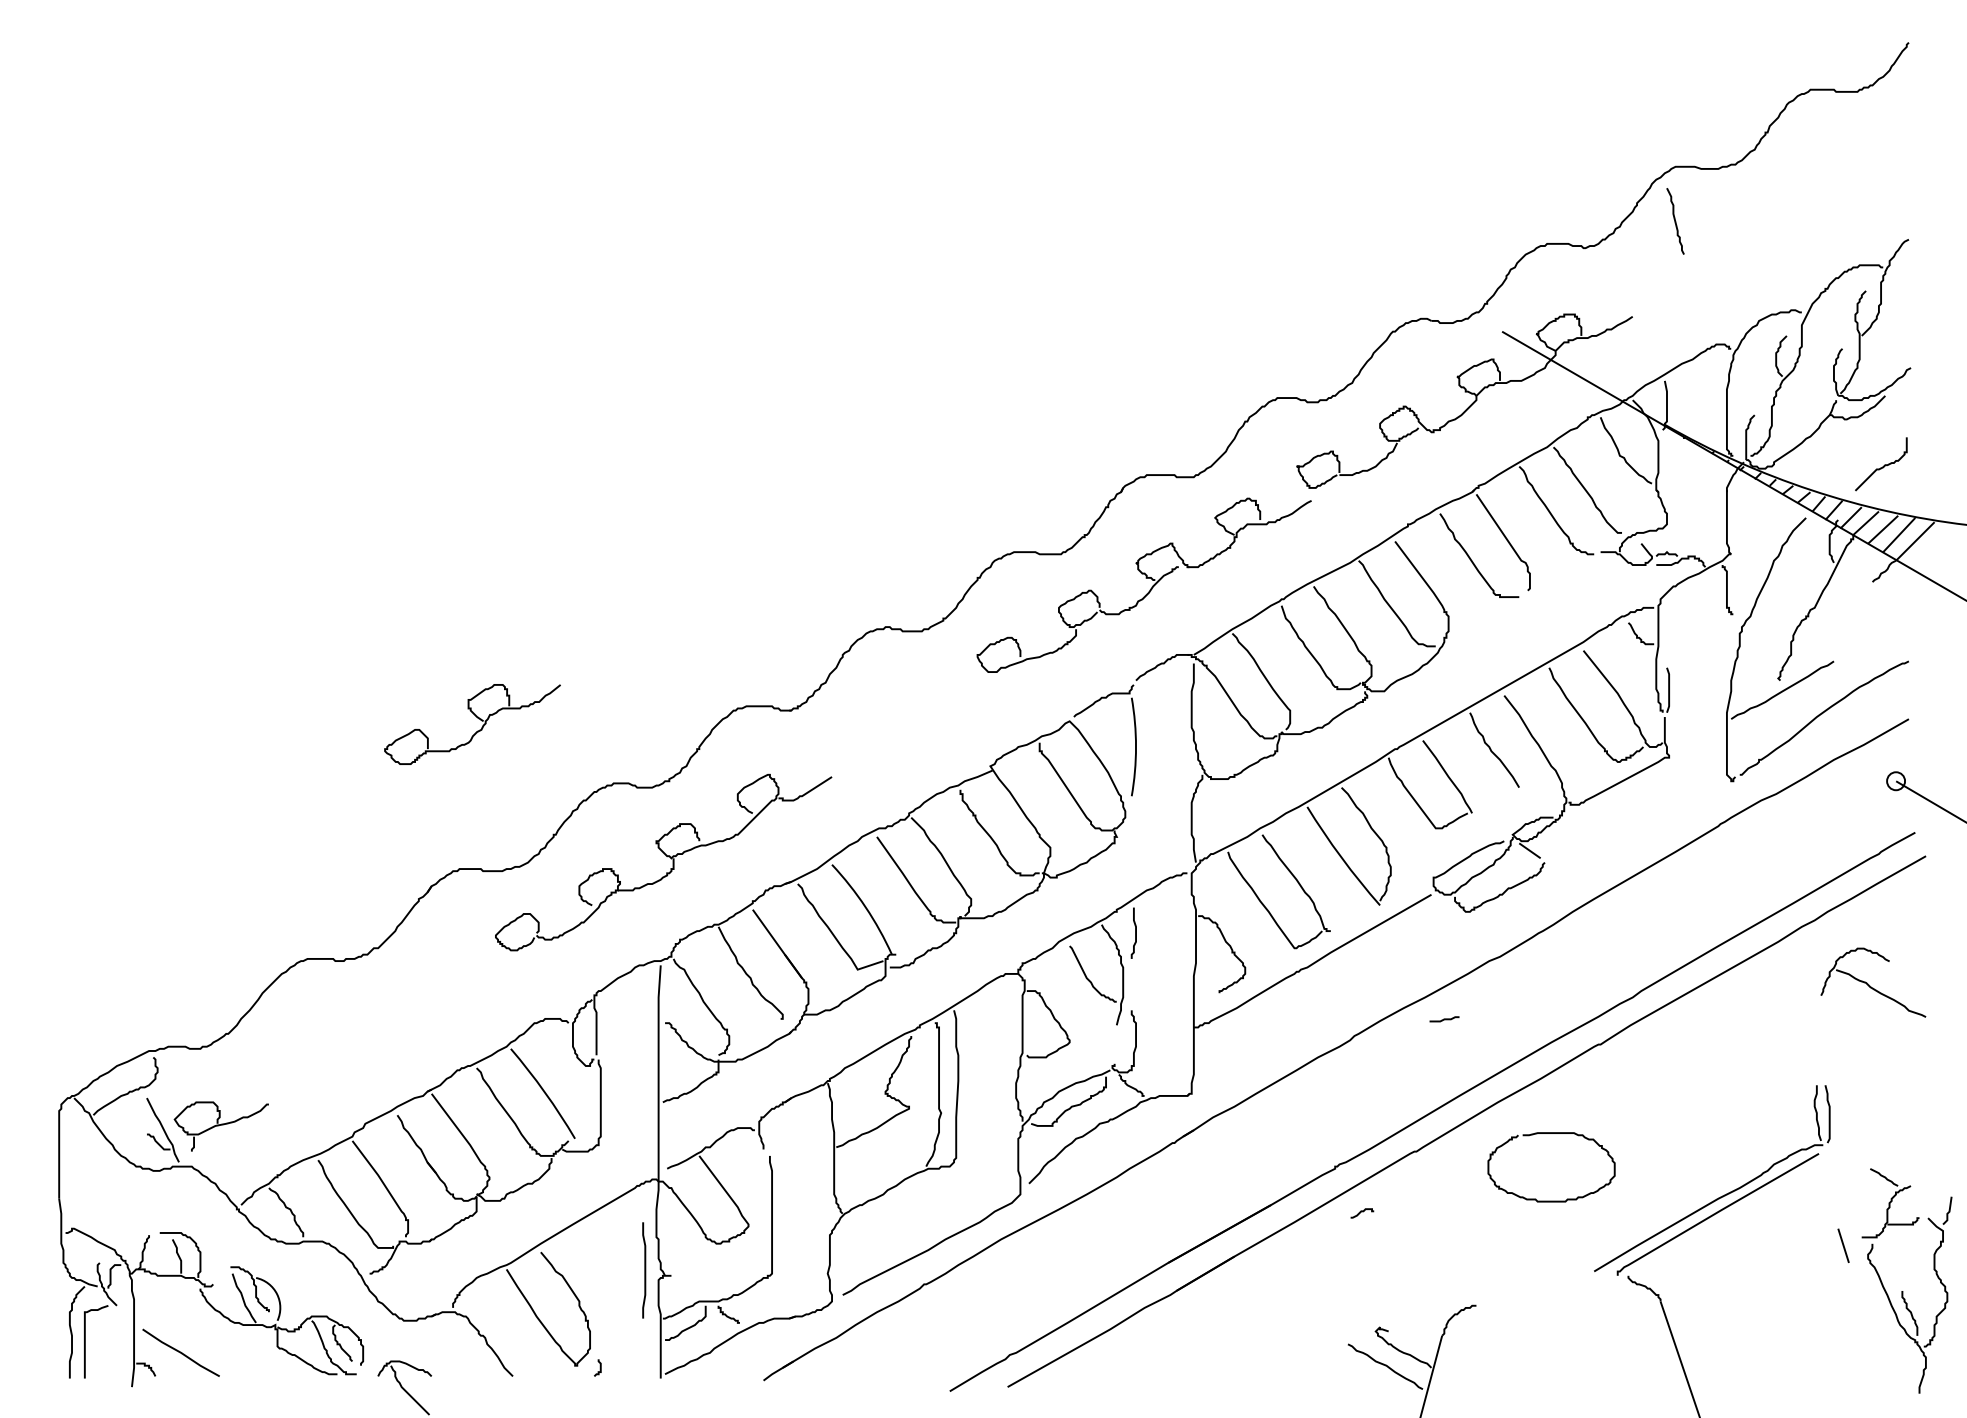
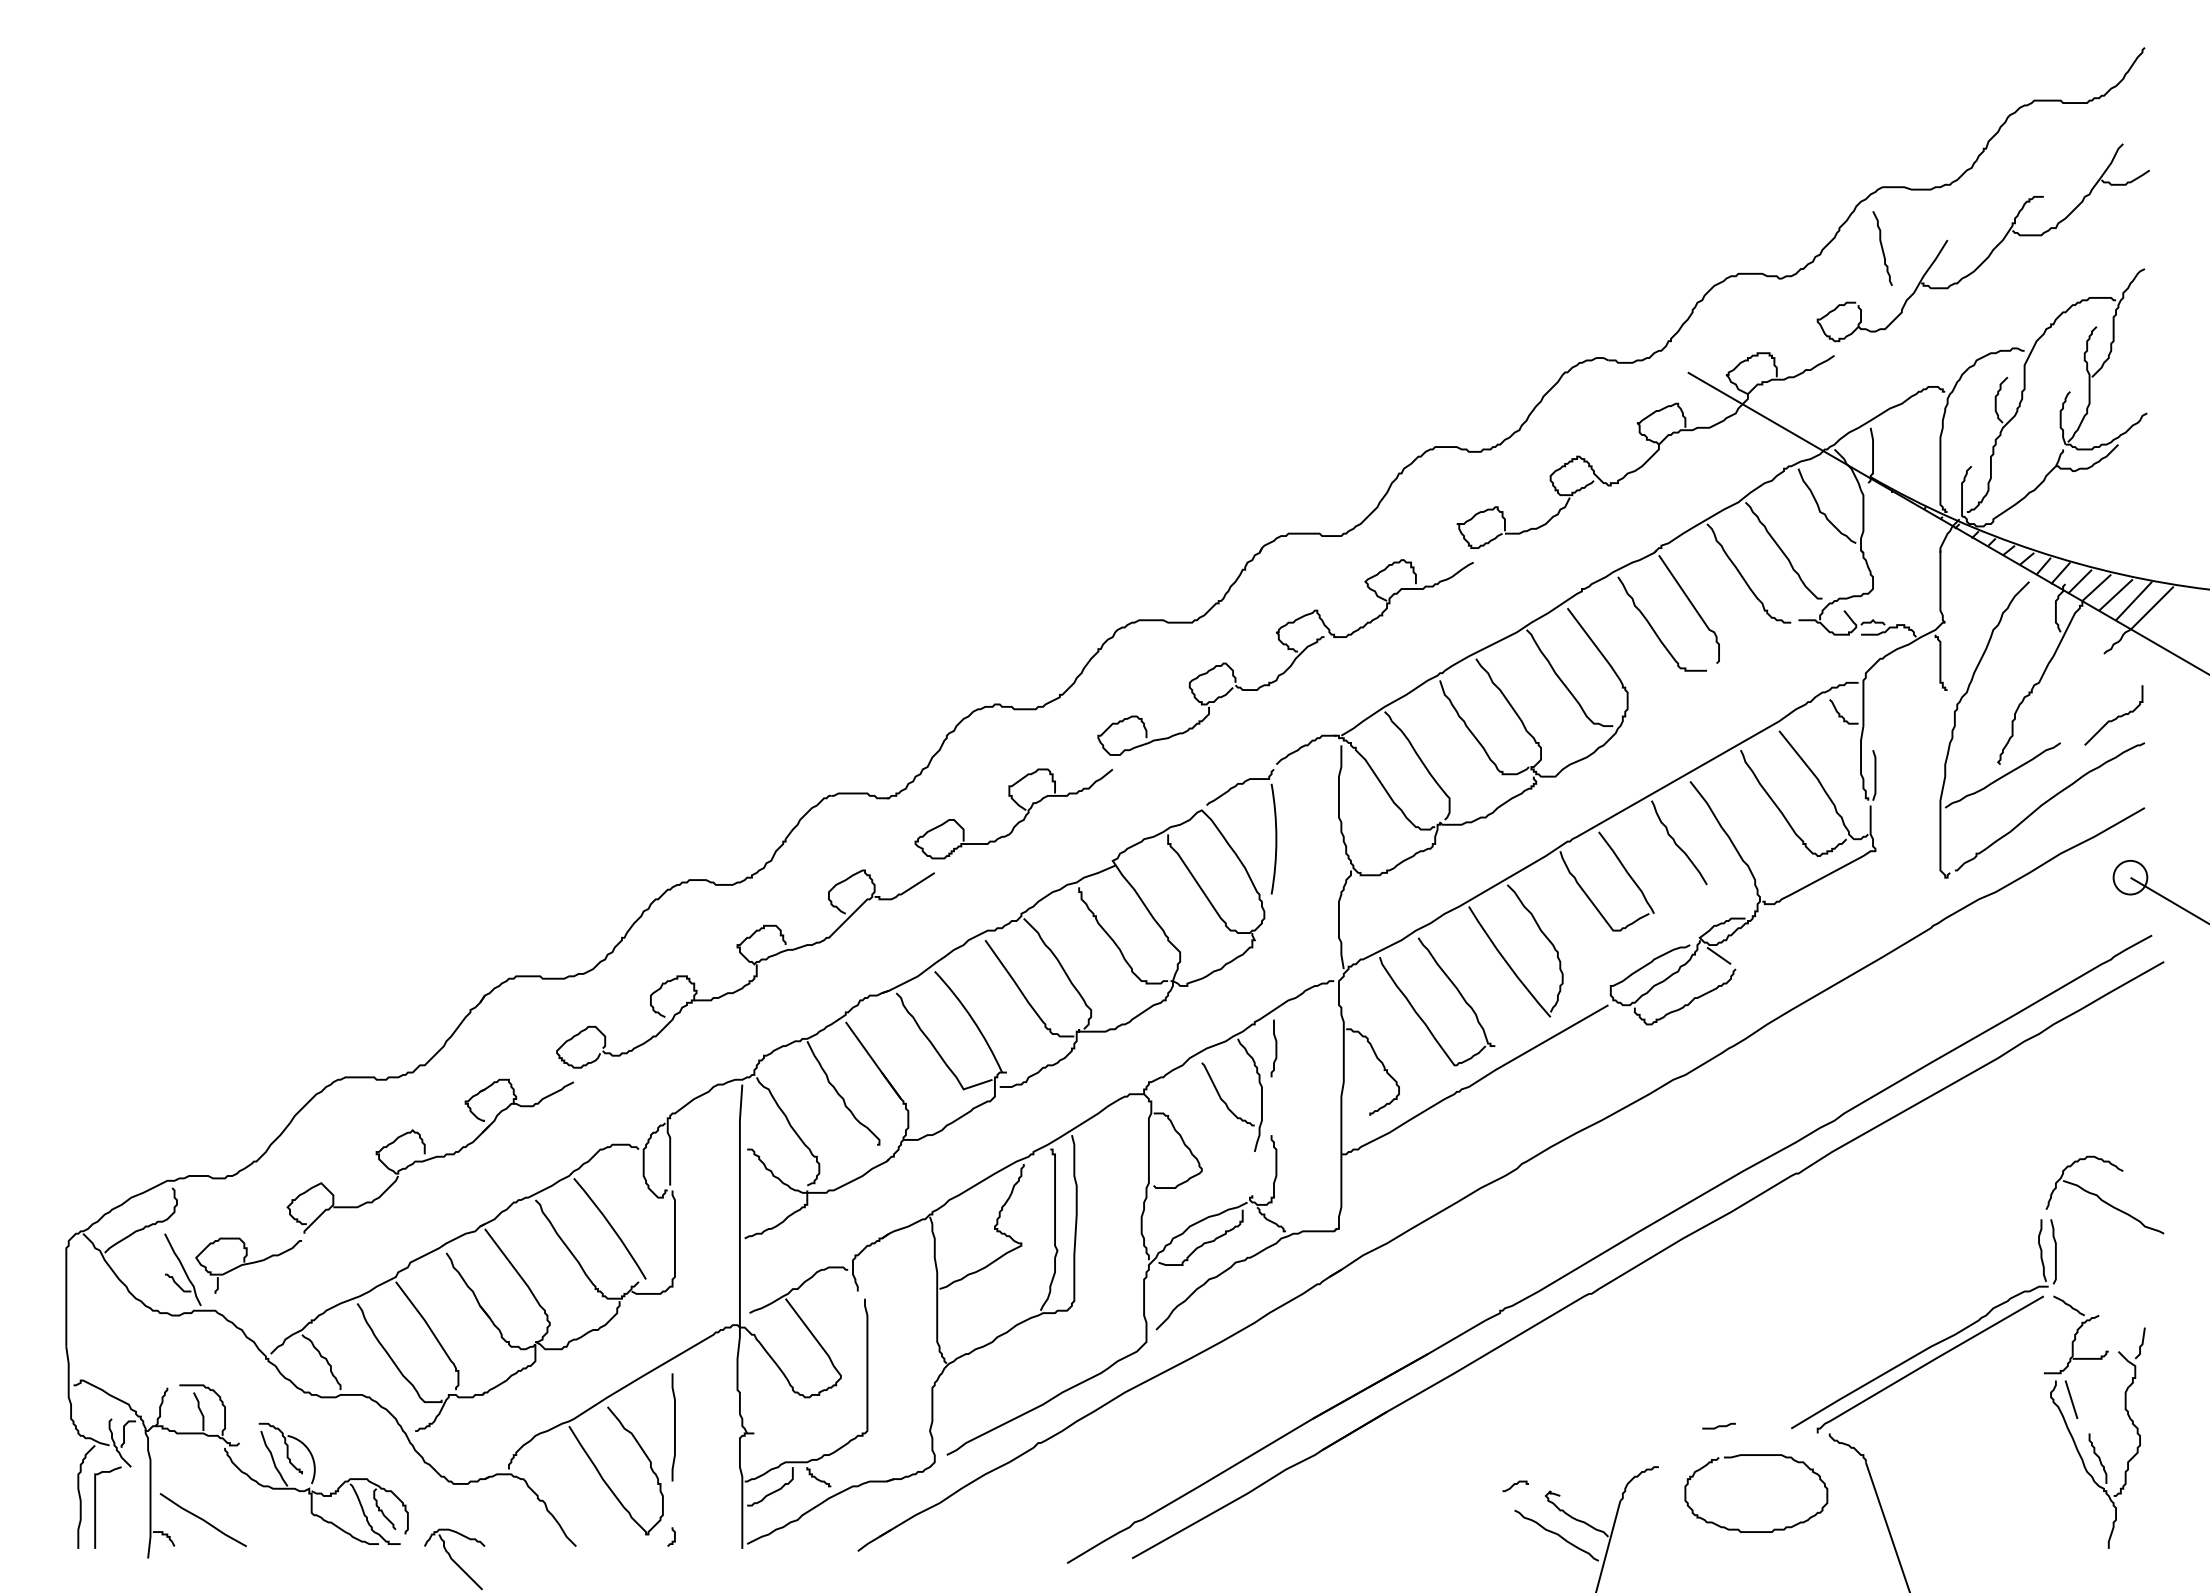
part: (1772, 223) -> (1991, 250), added
curve: (1881, 466) -> (2114, 718), moved
part: (476, 717) -> (1018, 806), moved
circle: (1896, 781) -> (2130, 877), size x1.67
part: (1872, 982) -> (2104, 1194), moved
curve: (1444, 1018) -> (1718, 1425), moved
part: (382, 1028) -> (429, 1155), added
curve: (1551, 1133) -> (1756, 1455), moved
curve: (1361, 1212) -> (1514, 1485), moved
curve: (644, 1270) -> (674, 1427), moved
part: (1903, 1290) -> (2090, 1433), moved

